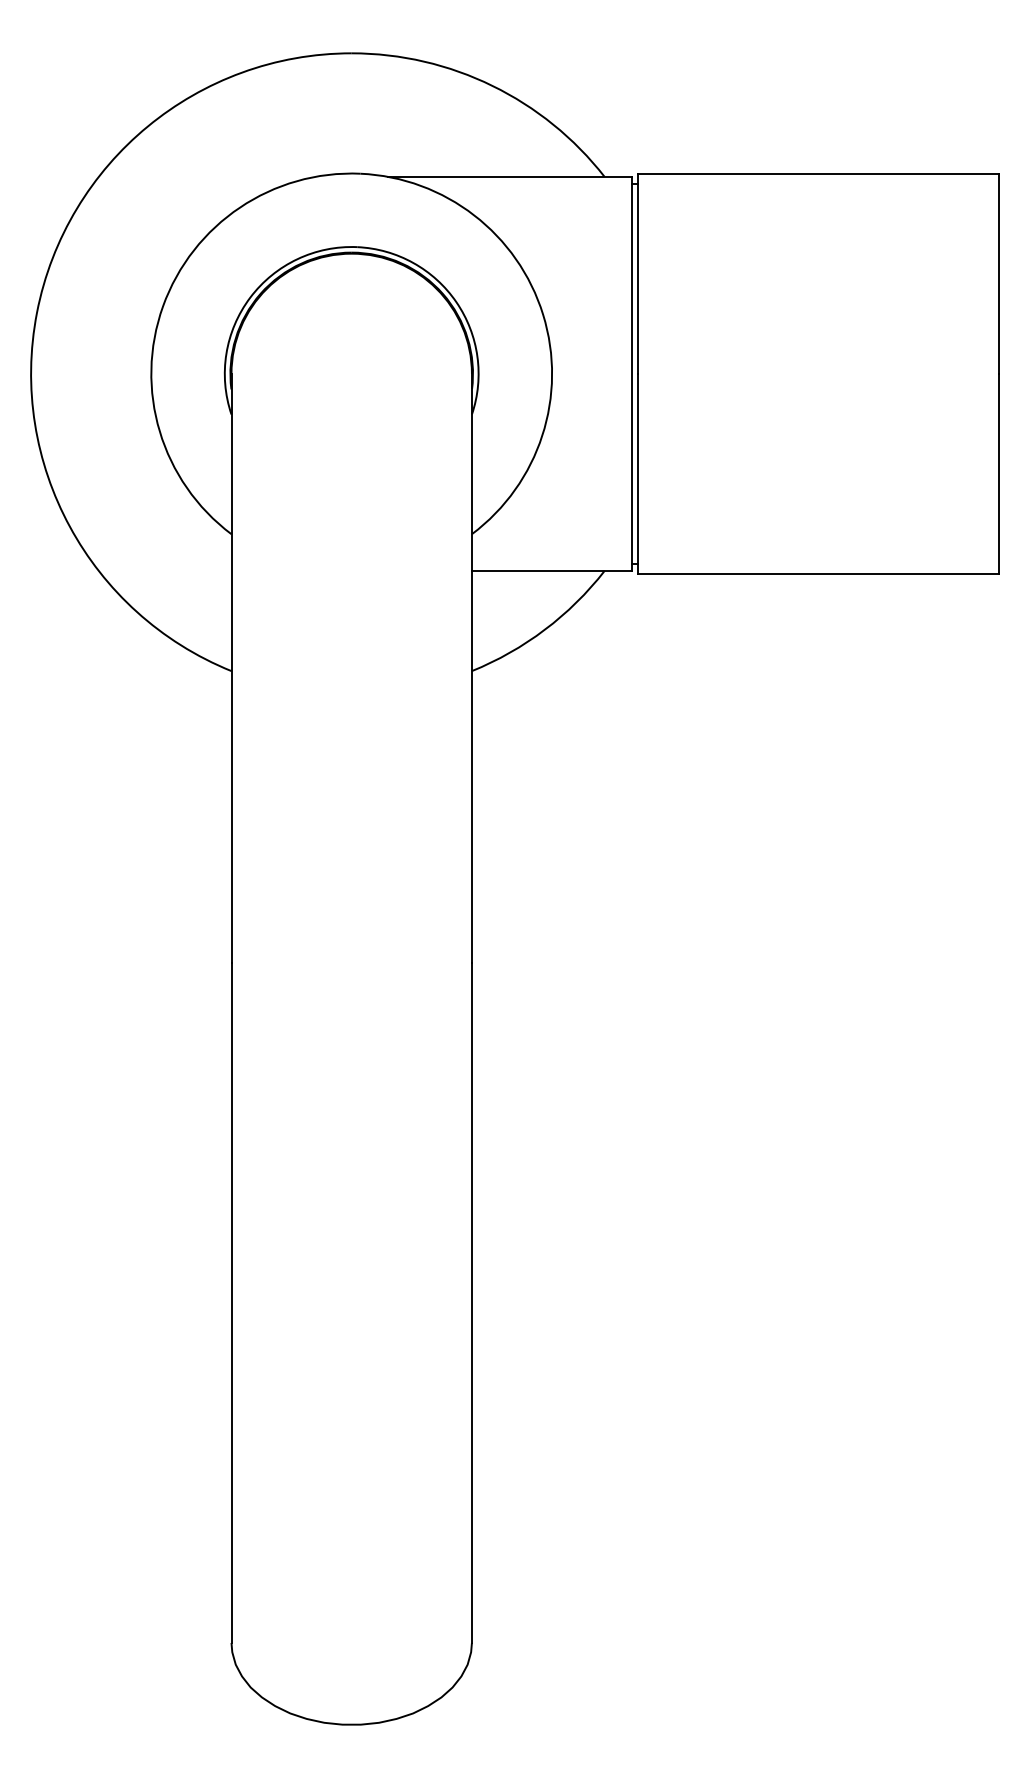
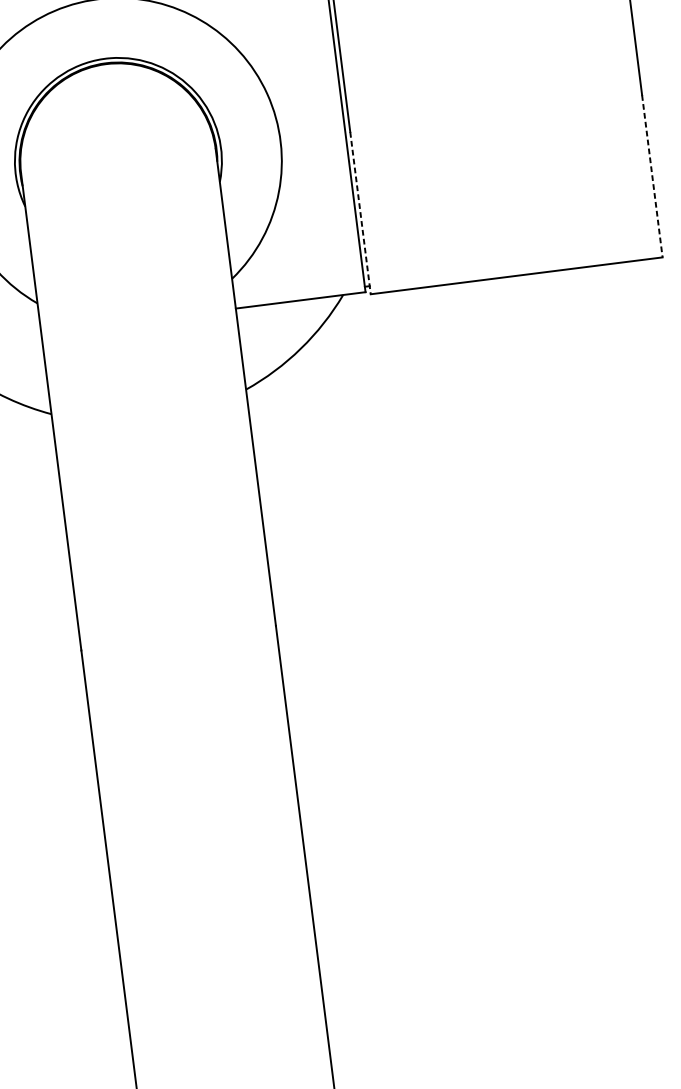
line: (638, 474) -> (360, 213), solid -> dashed
line: (998, 474) -> (652, 176), solid -> dashed

